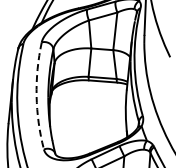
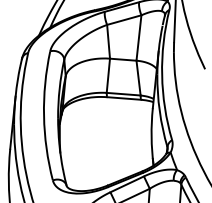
arc: (36, 96) -> (43, 116), dashed -> solid

